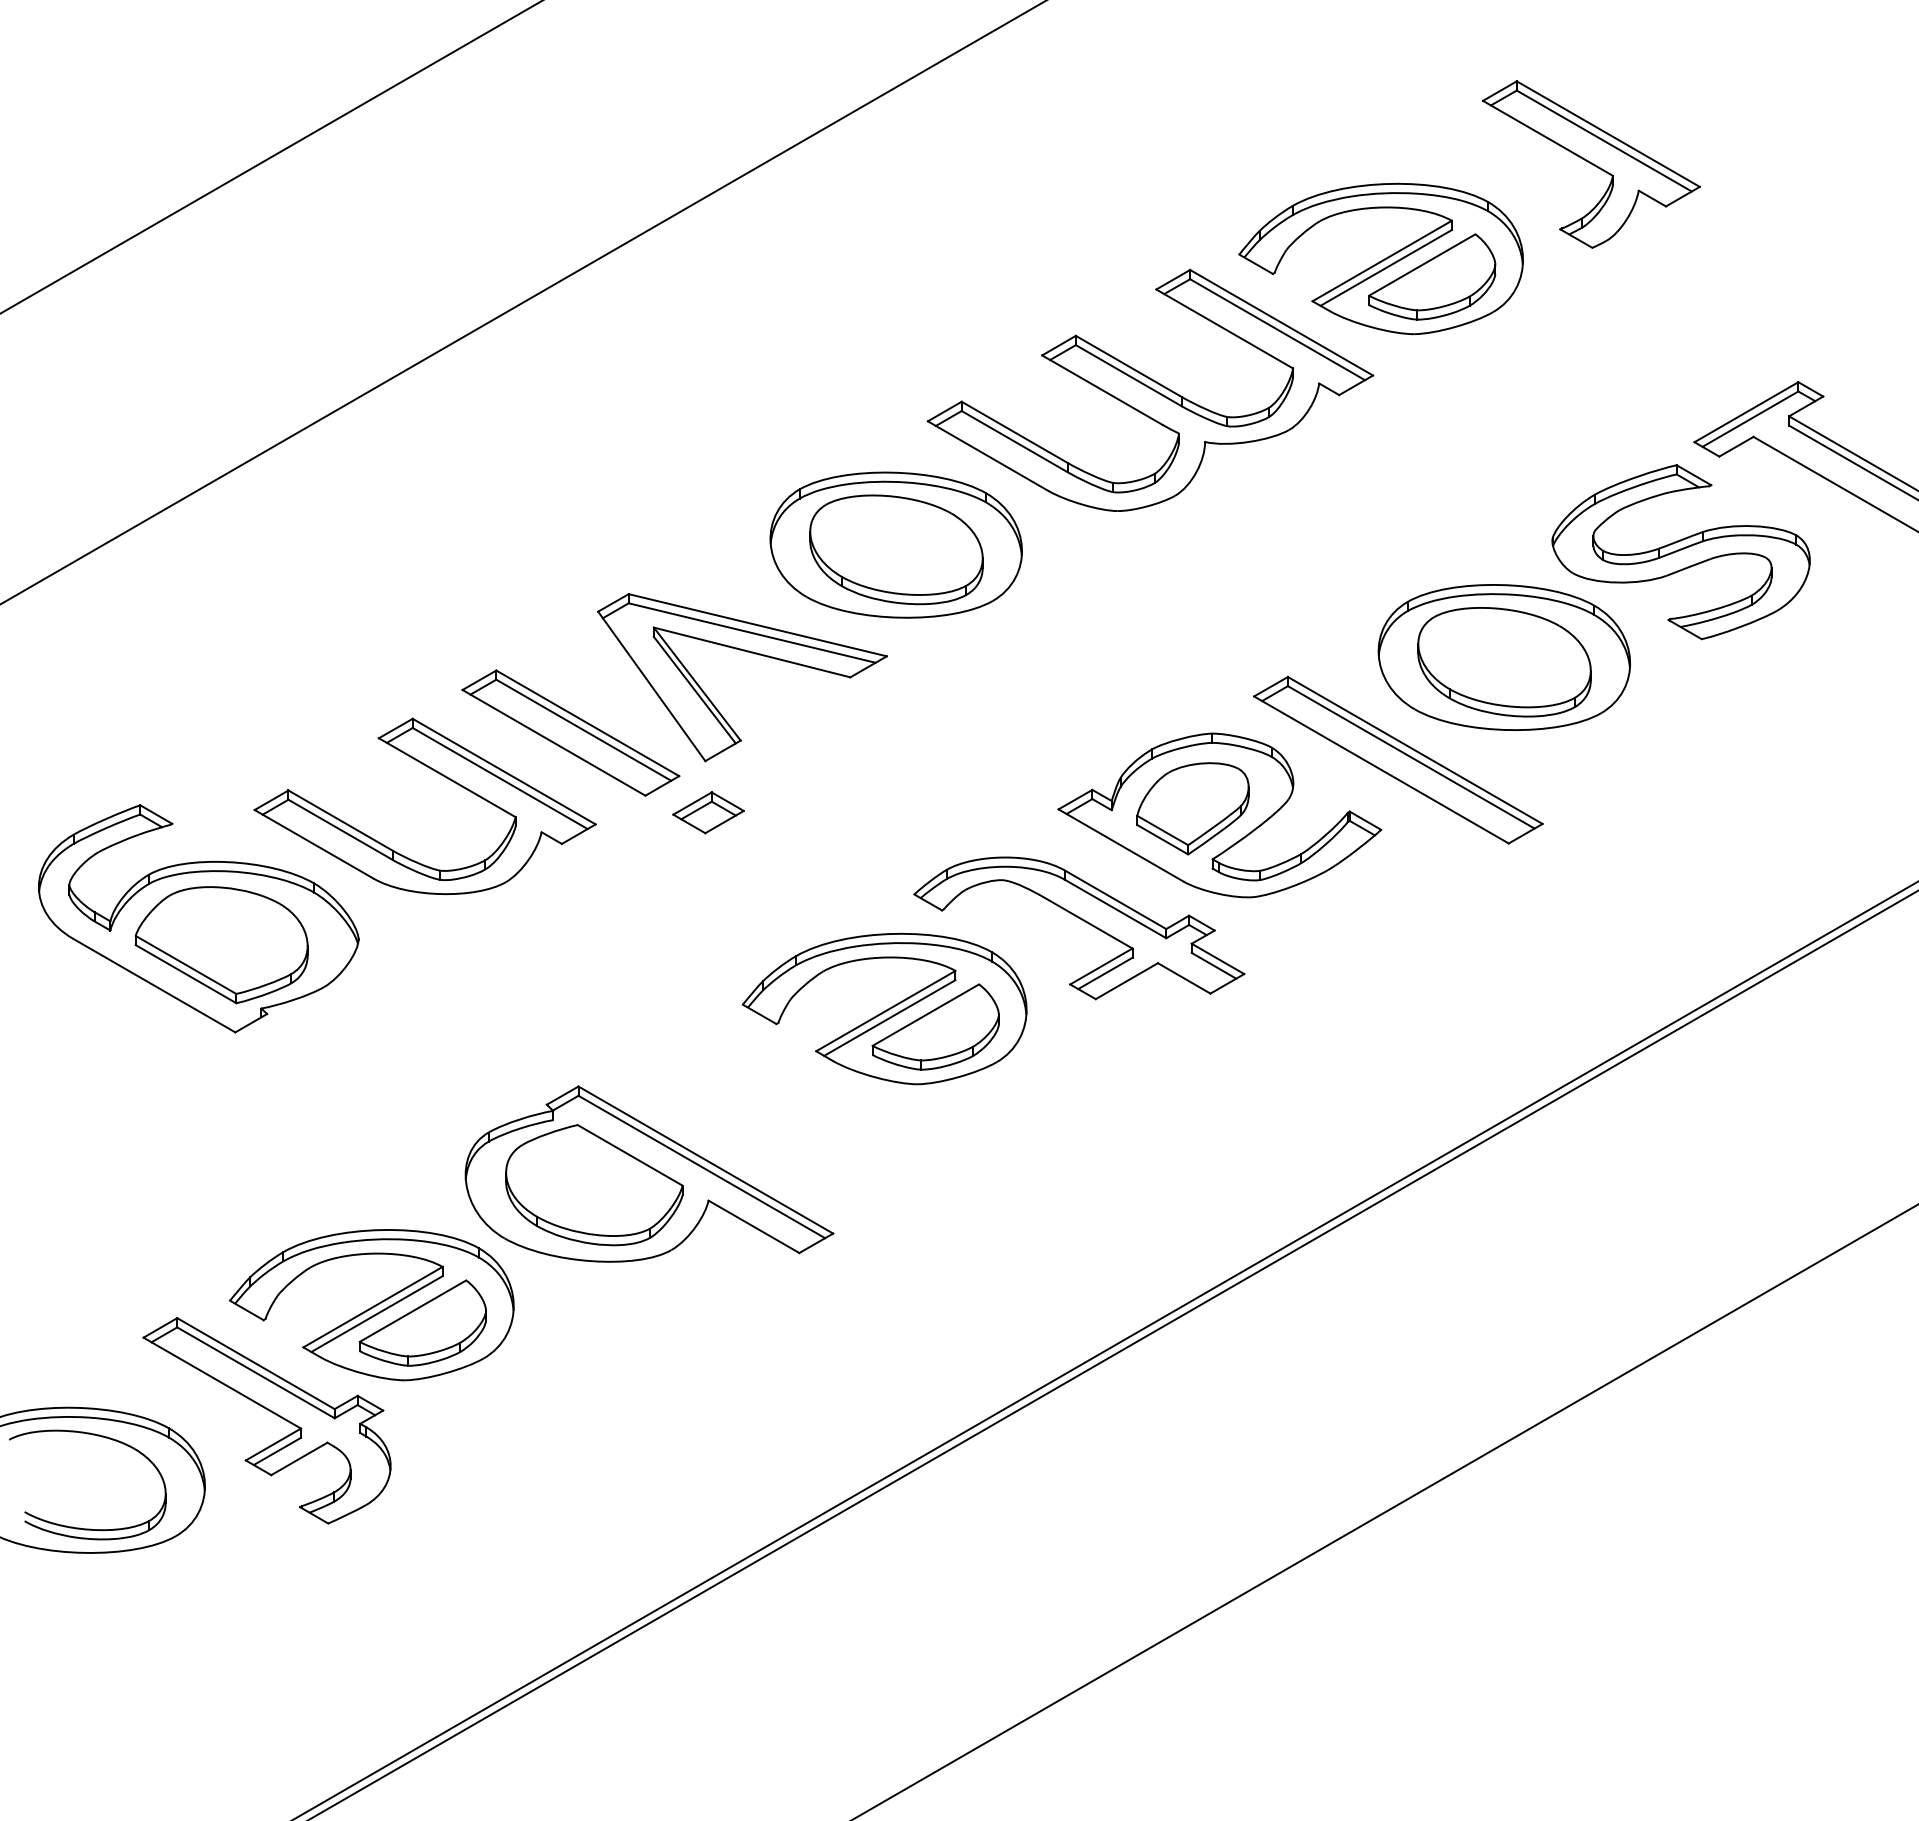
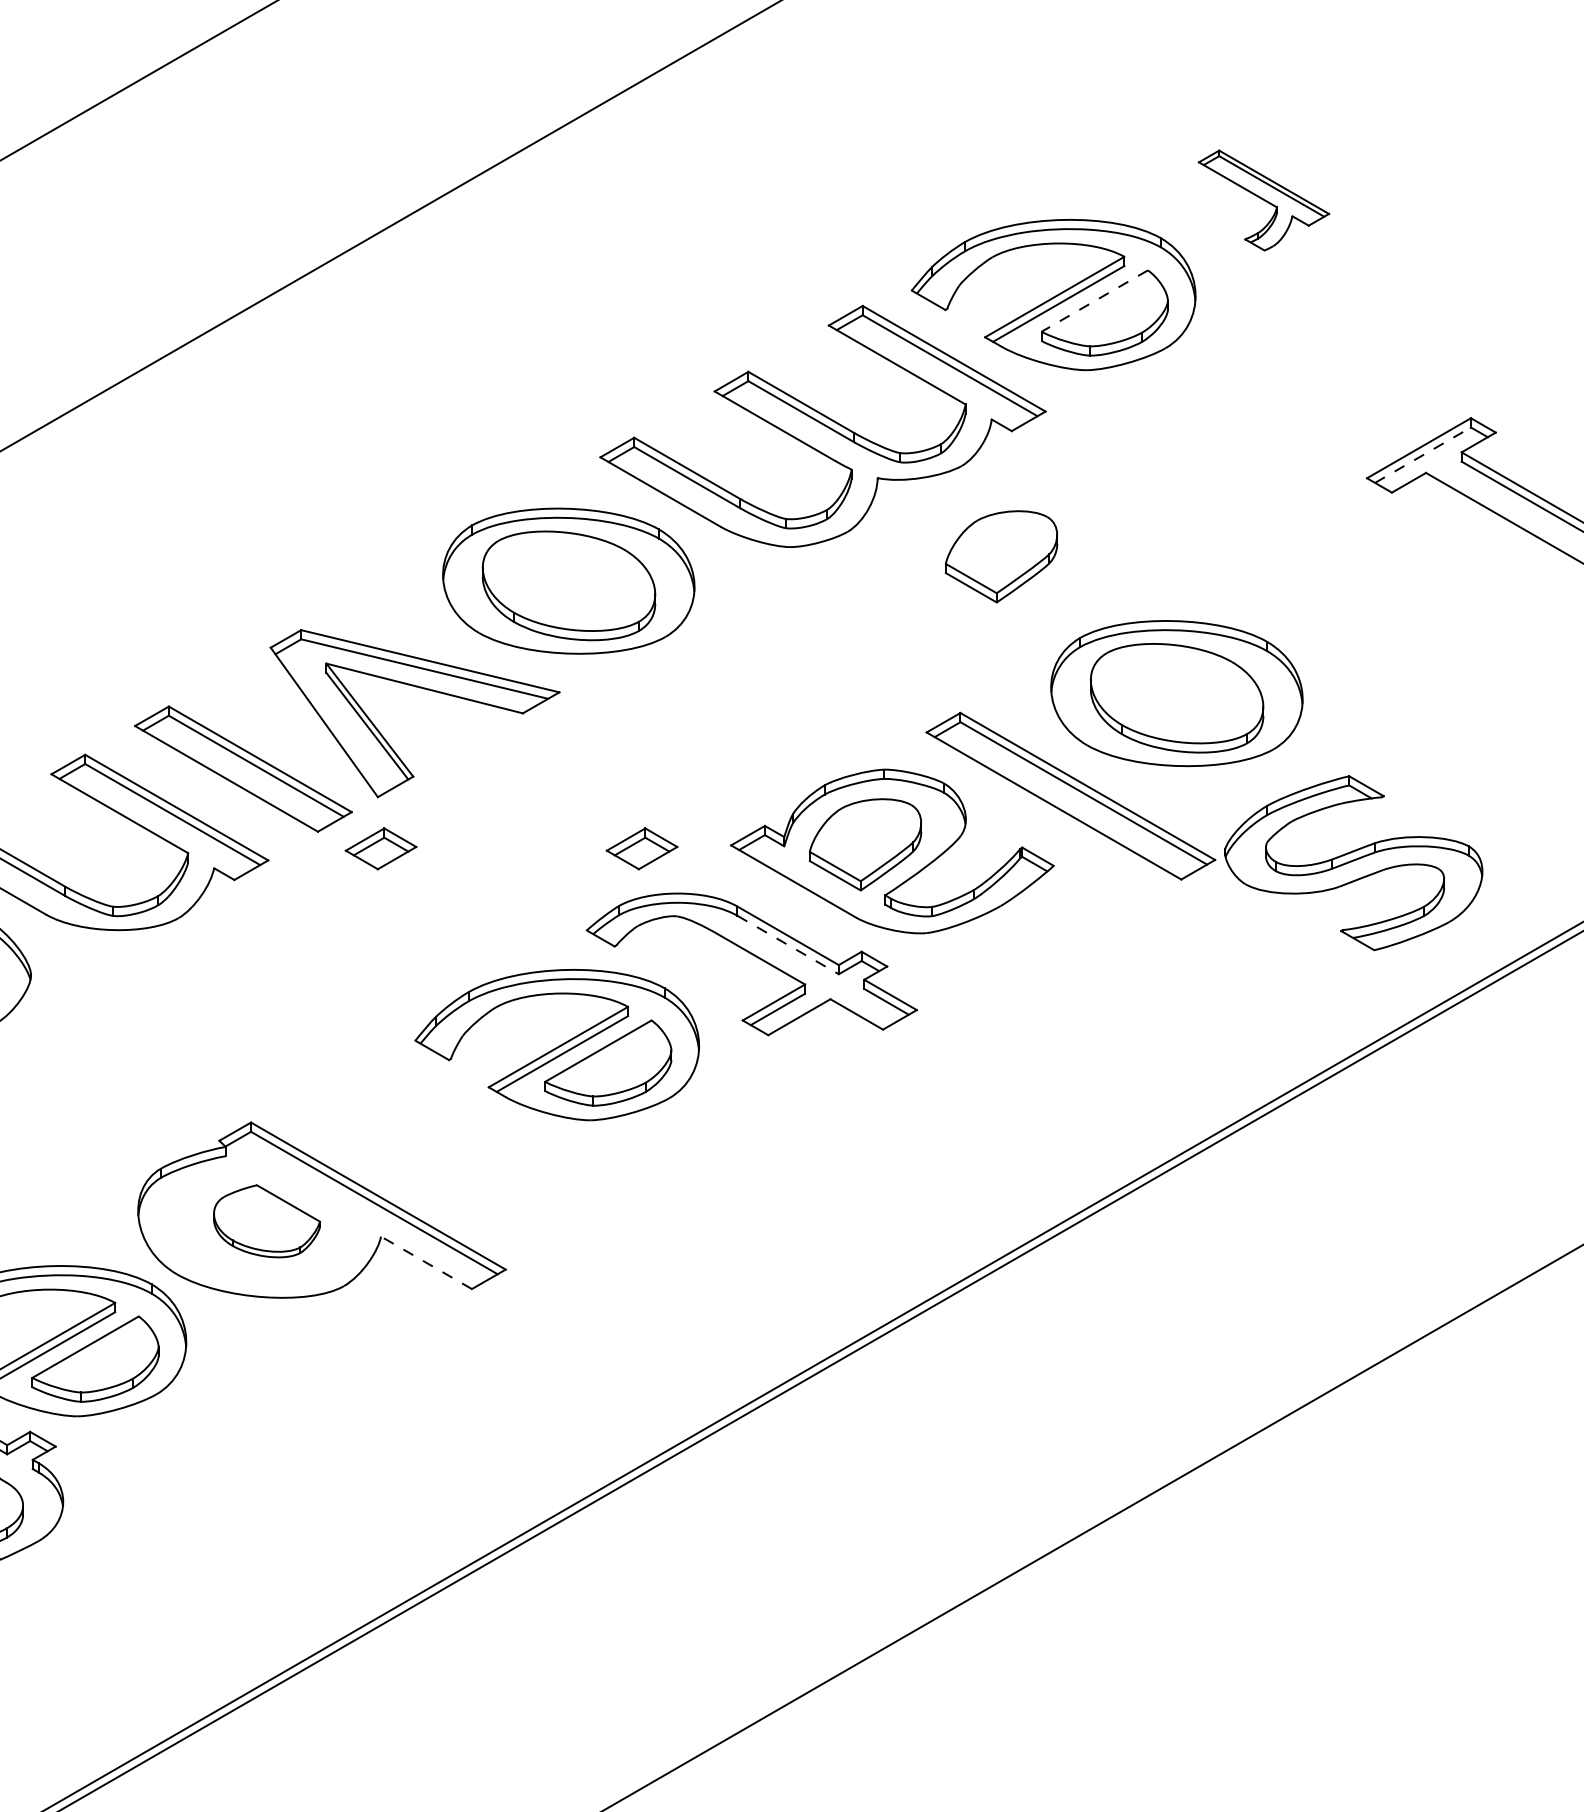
part: (1591, 164) -> (1264, 200), size x0.6
line: (1421, 265) -> (1094, 301), solid -> dashed
line: (1750, 418) -> (1423, 454), solid -> dashed
part: (1328, 520) -> (1001, 556), added
part: (1680, 552) -> (1353, 863), moved
part: (969, 812) -> (642, 848), added
line: (1115, 909) -> (788, 945), solid -> dashed
part: (594, 1185) -> (267, 1221), size x0.6
line: (753, 1226) -> (426, 1262), solid -> dashed

